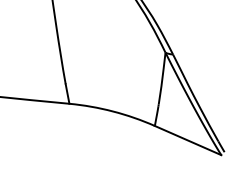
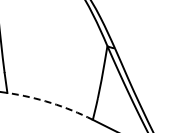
arc: (112, 111) -> (50, 103), solid -> dashed

